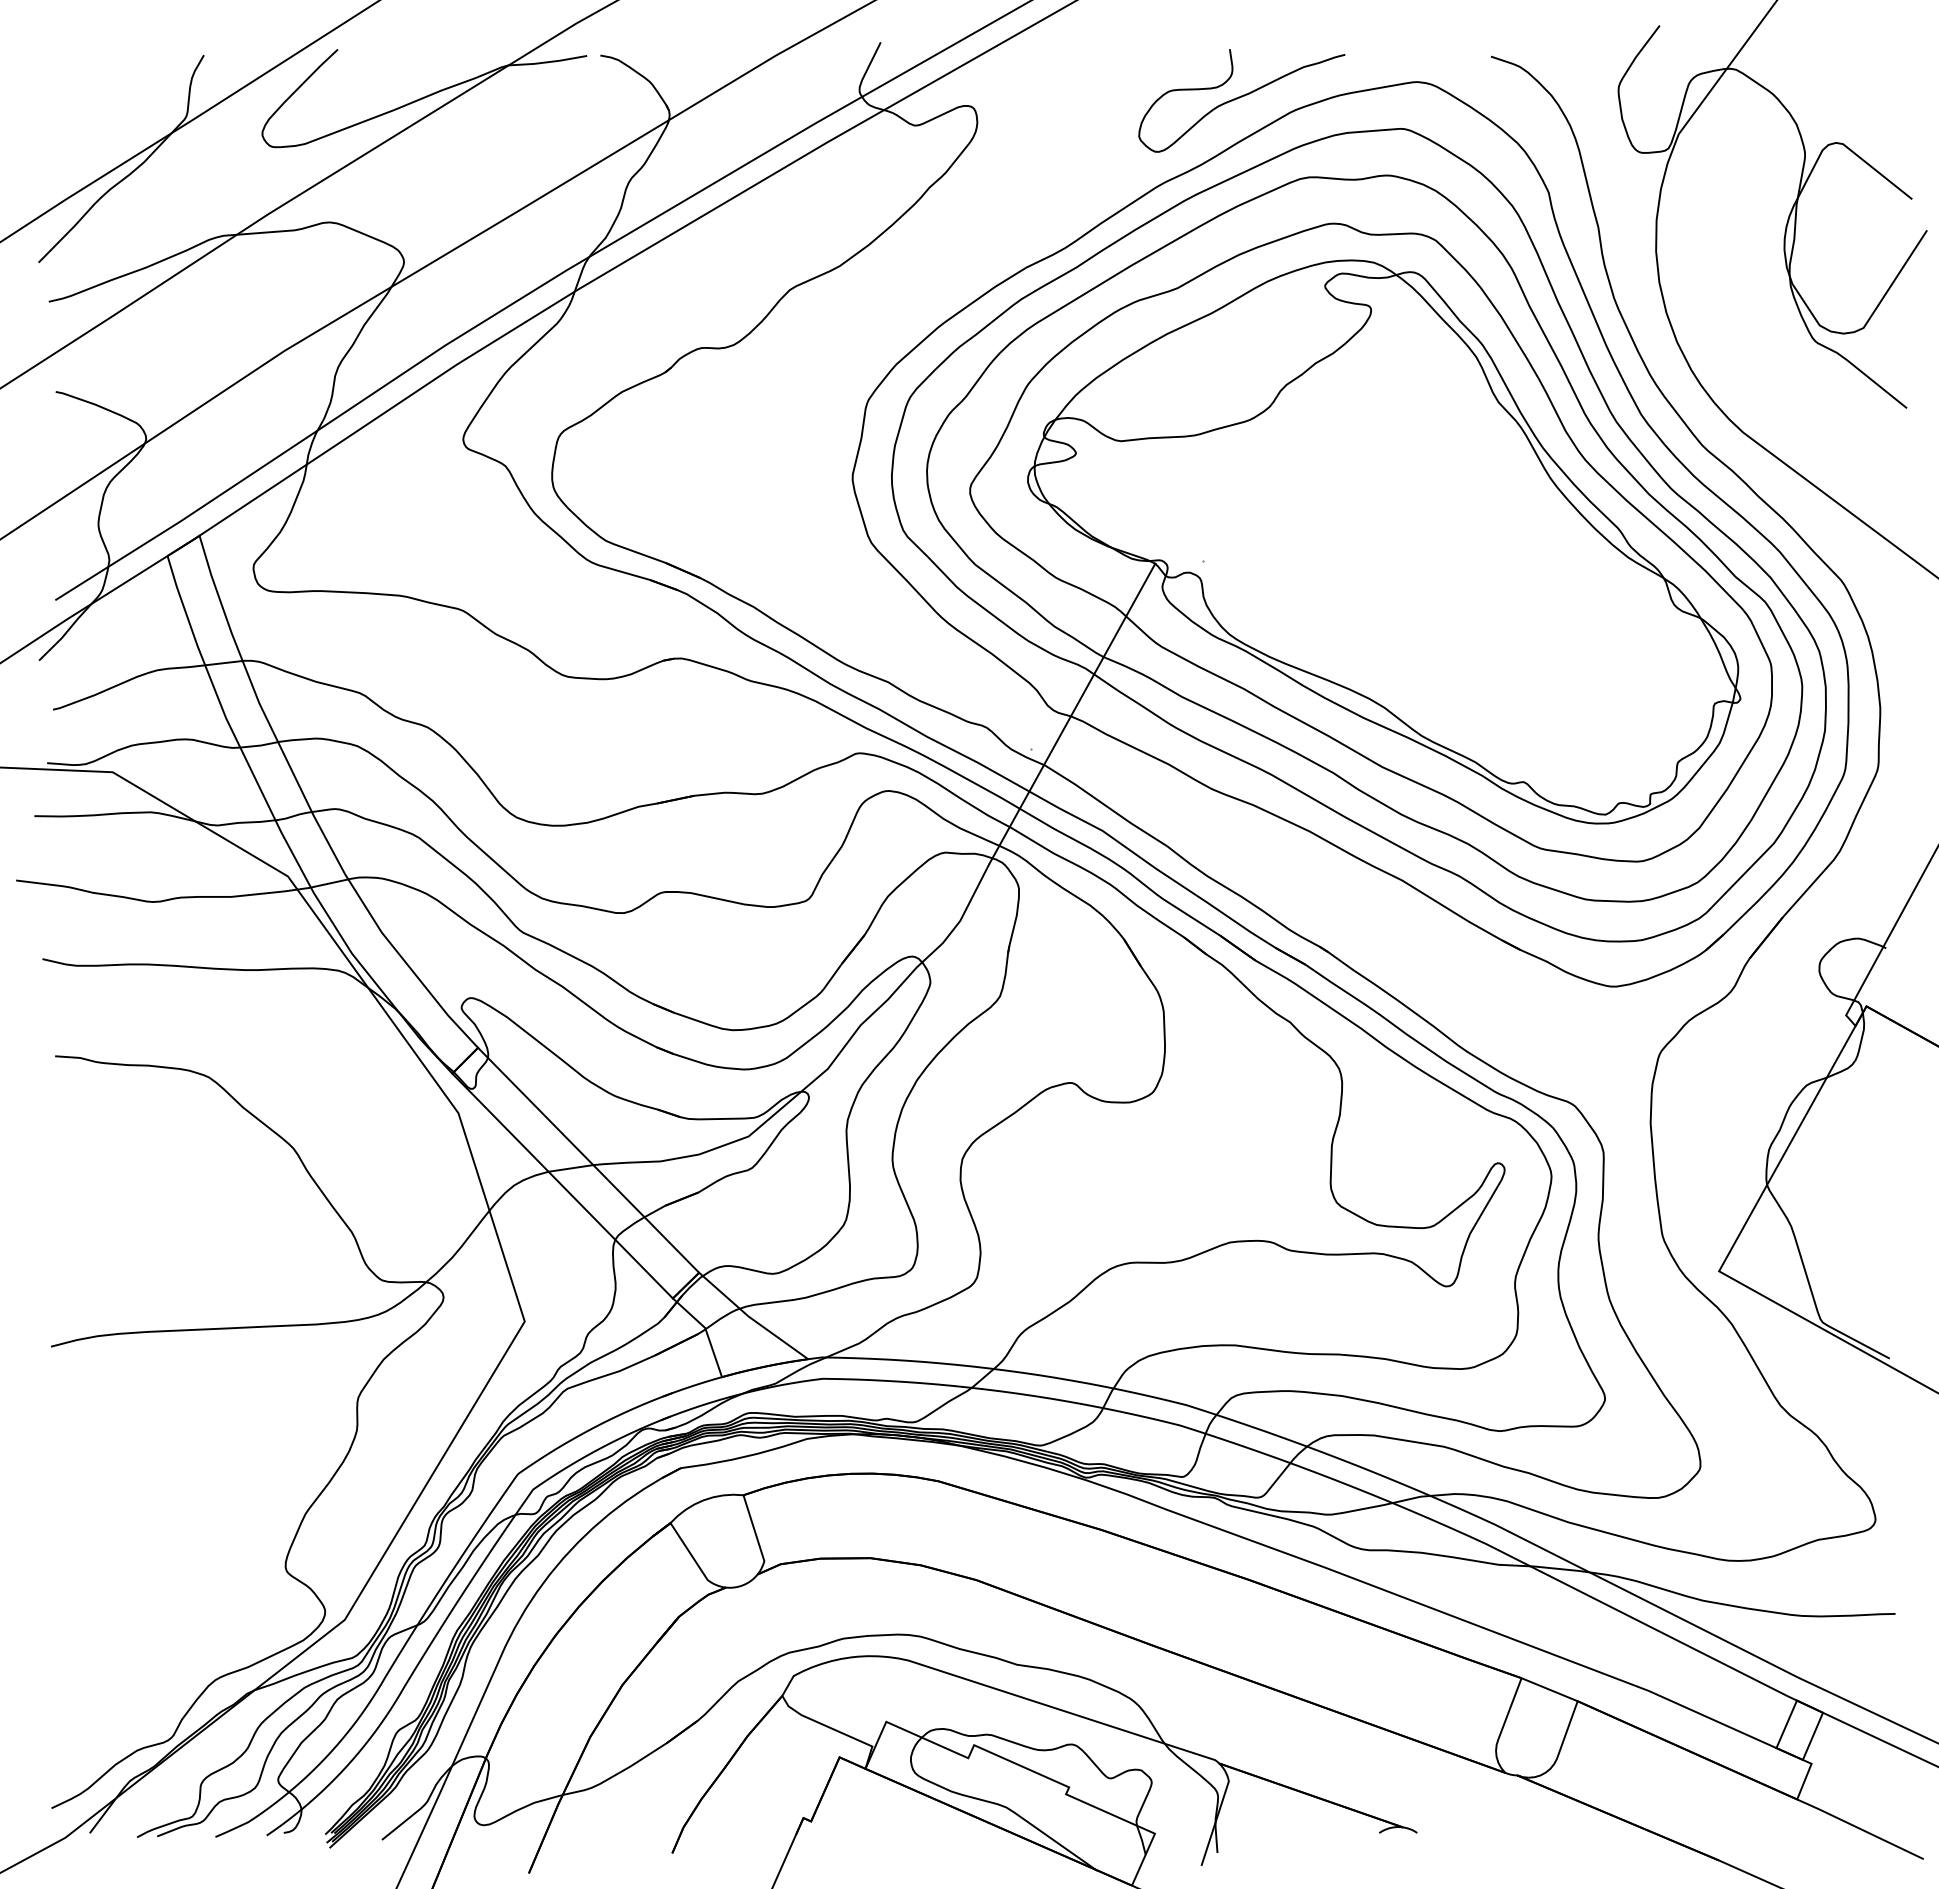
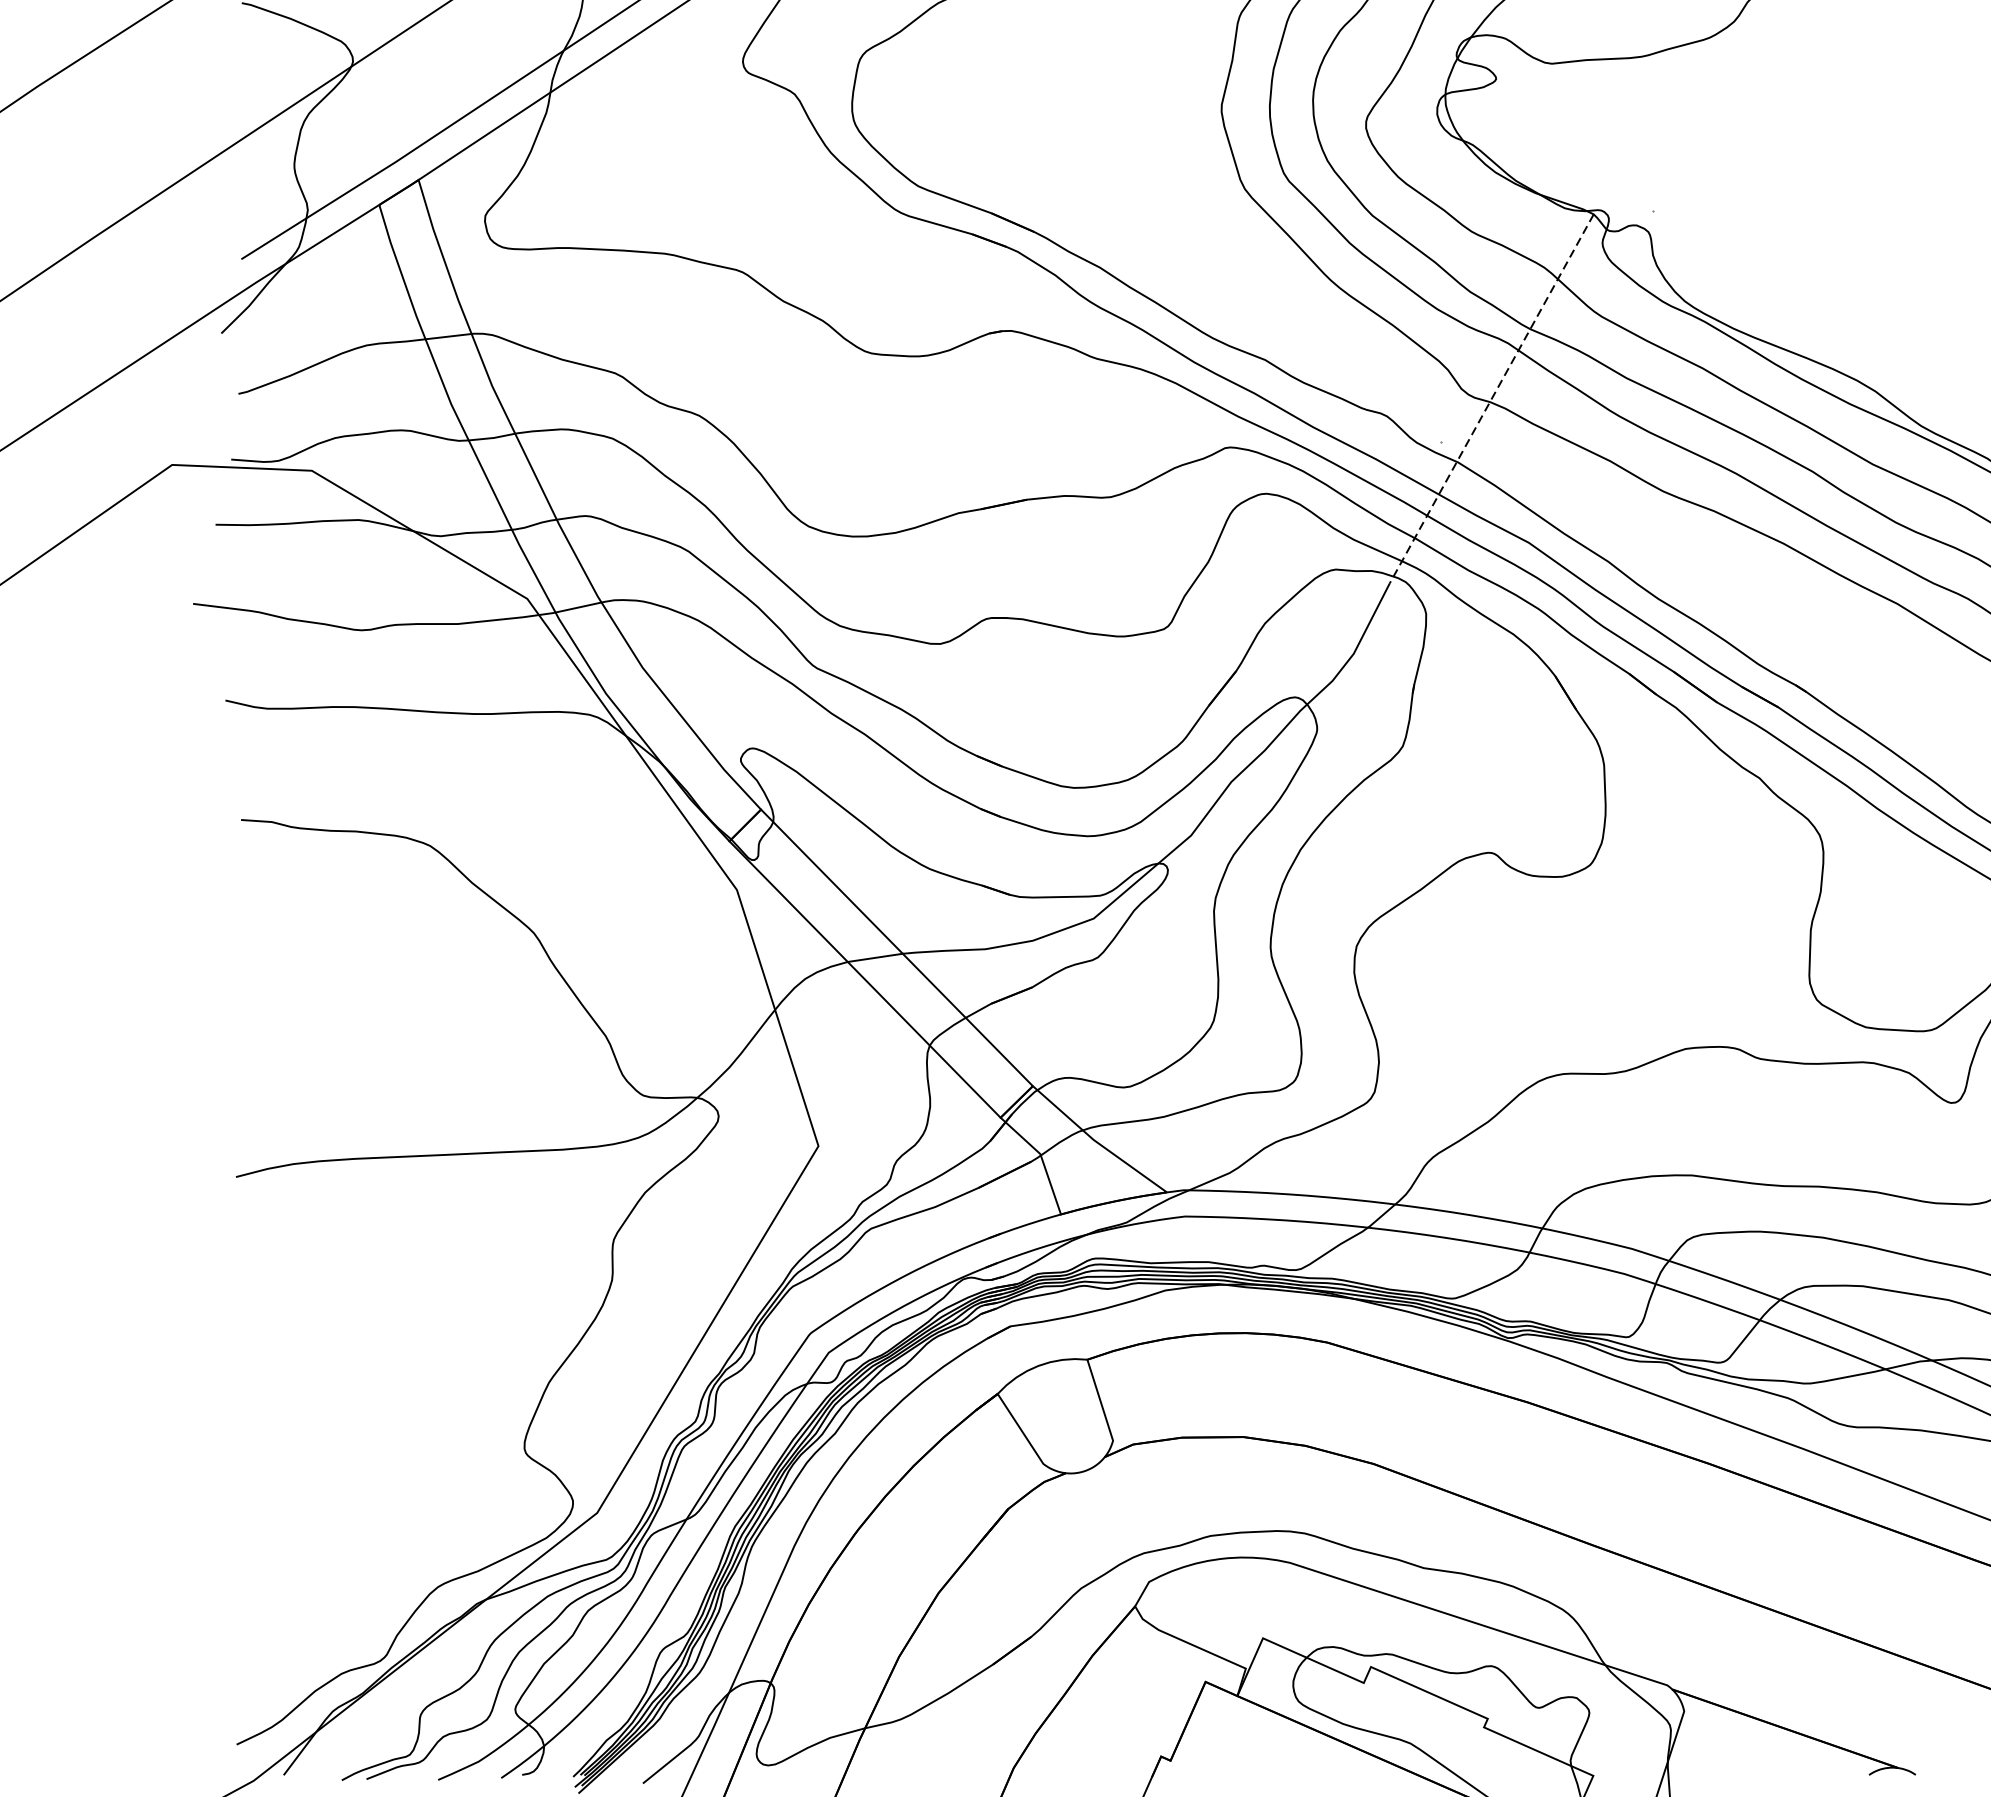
line: (1072, 714) -> (1491, 399), solid -> dashed

